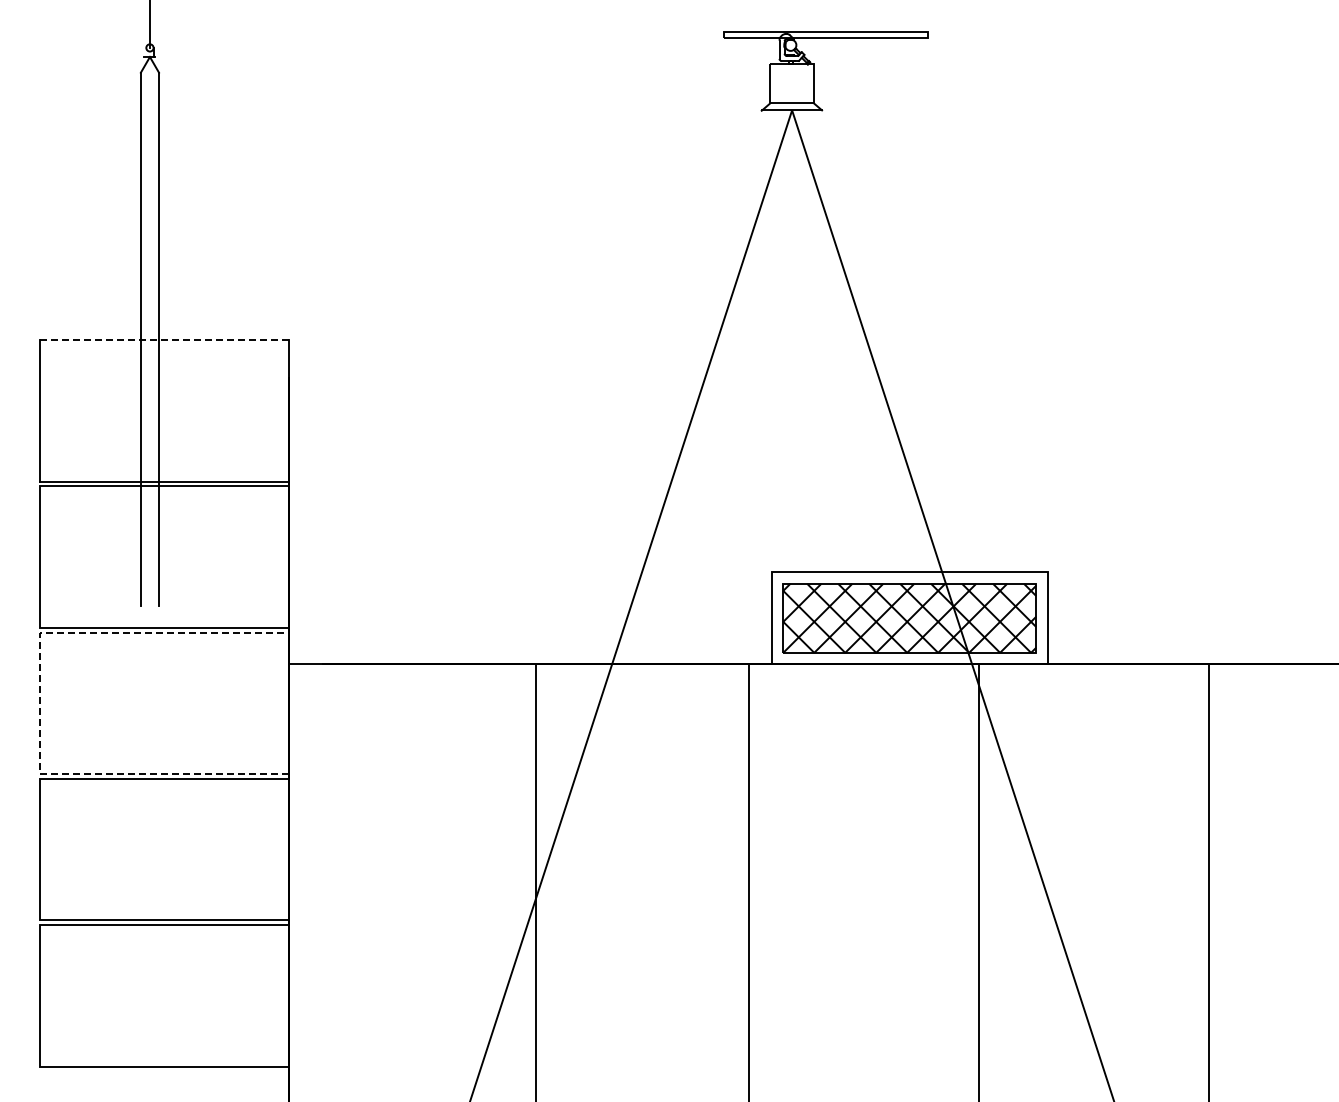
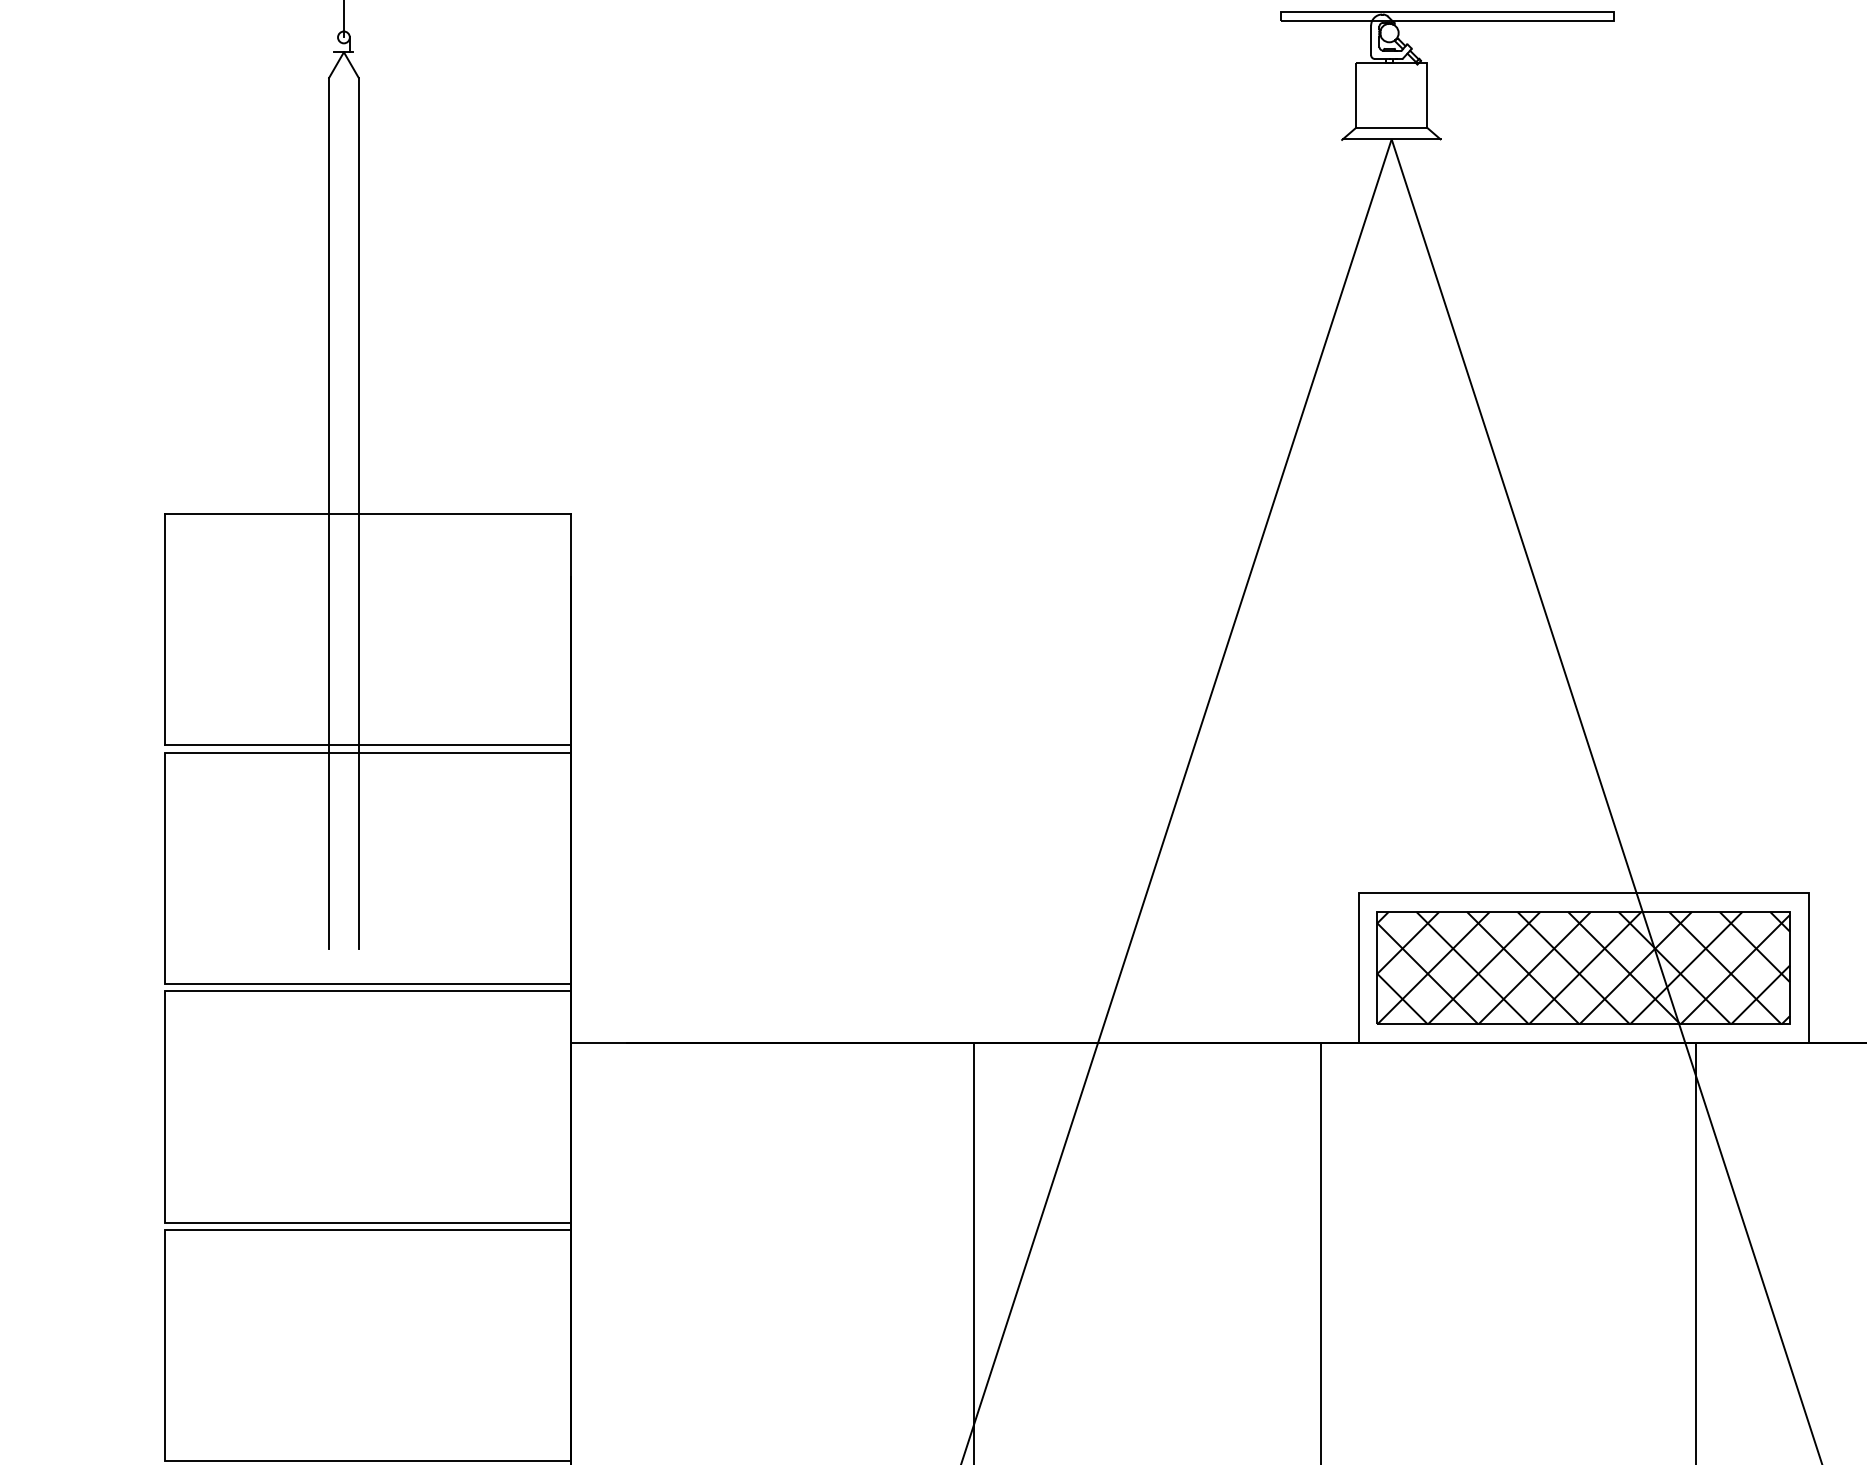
line: (165, 340) -> (369, 514), dashed -> solid
line: (40, 703) -> (165, 1107), dashed -> solid

